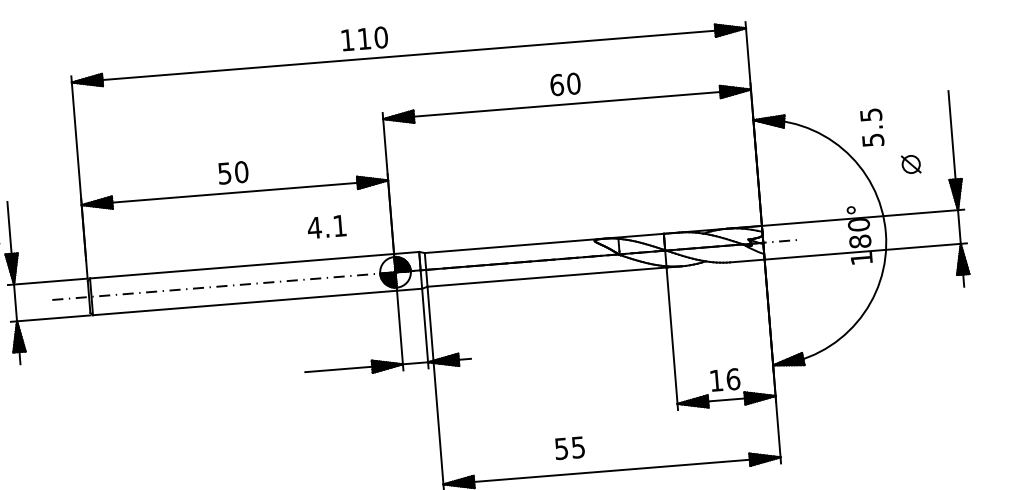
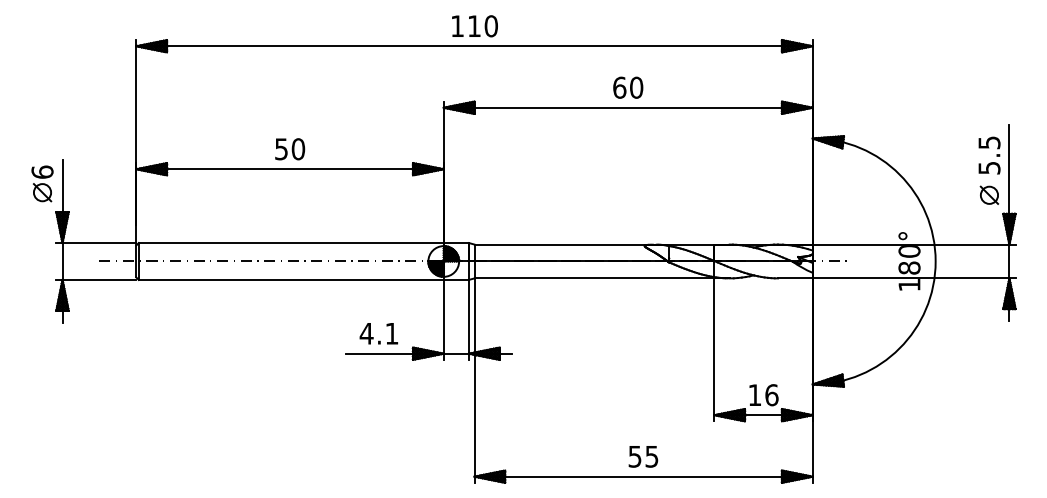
text: (364, 39) -> (474, 26), moved
text: (872, 127) -> (989, 155), moved
part: (911, 163) -> (989, 194), moved
text: (326, 226) -> (378, 333), moved
text: (569, 447) -> (643, 456), moved

